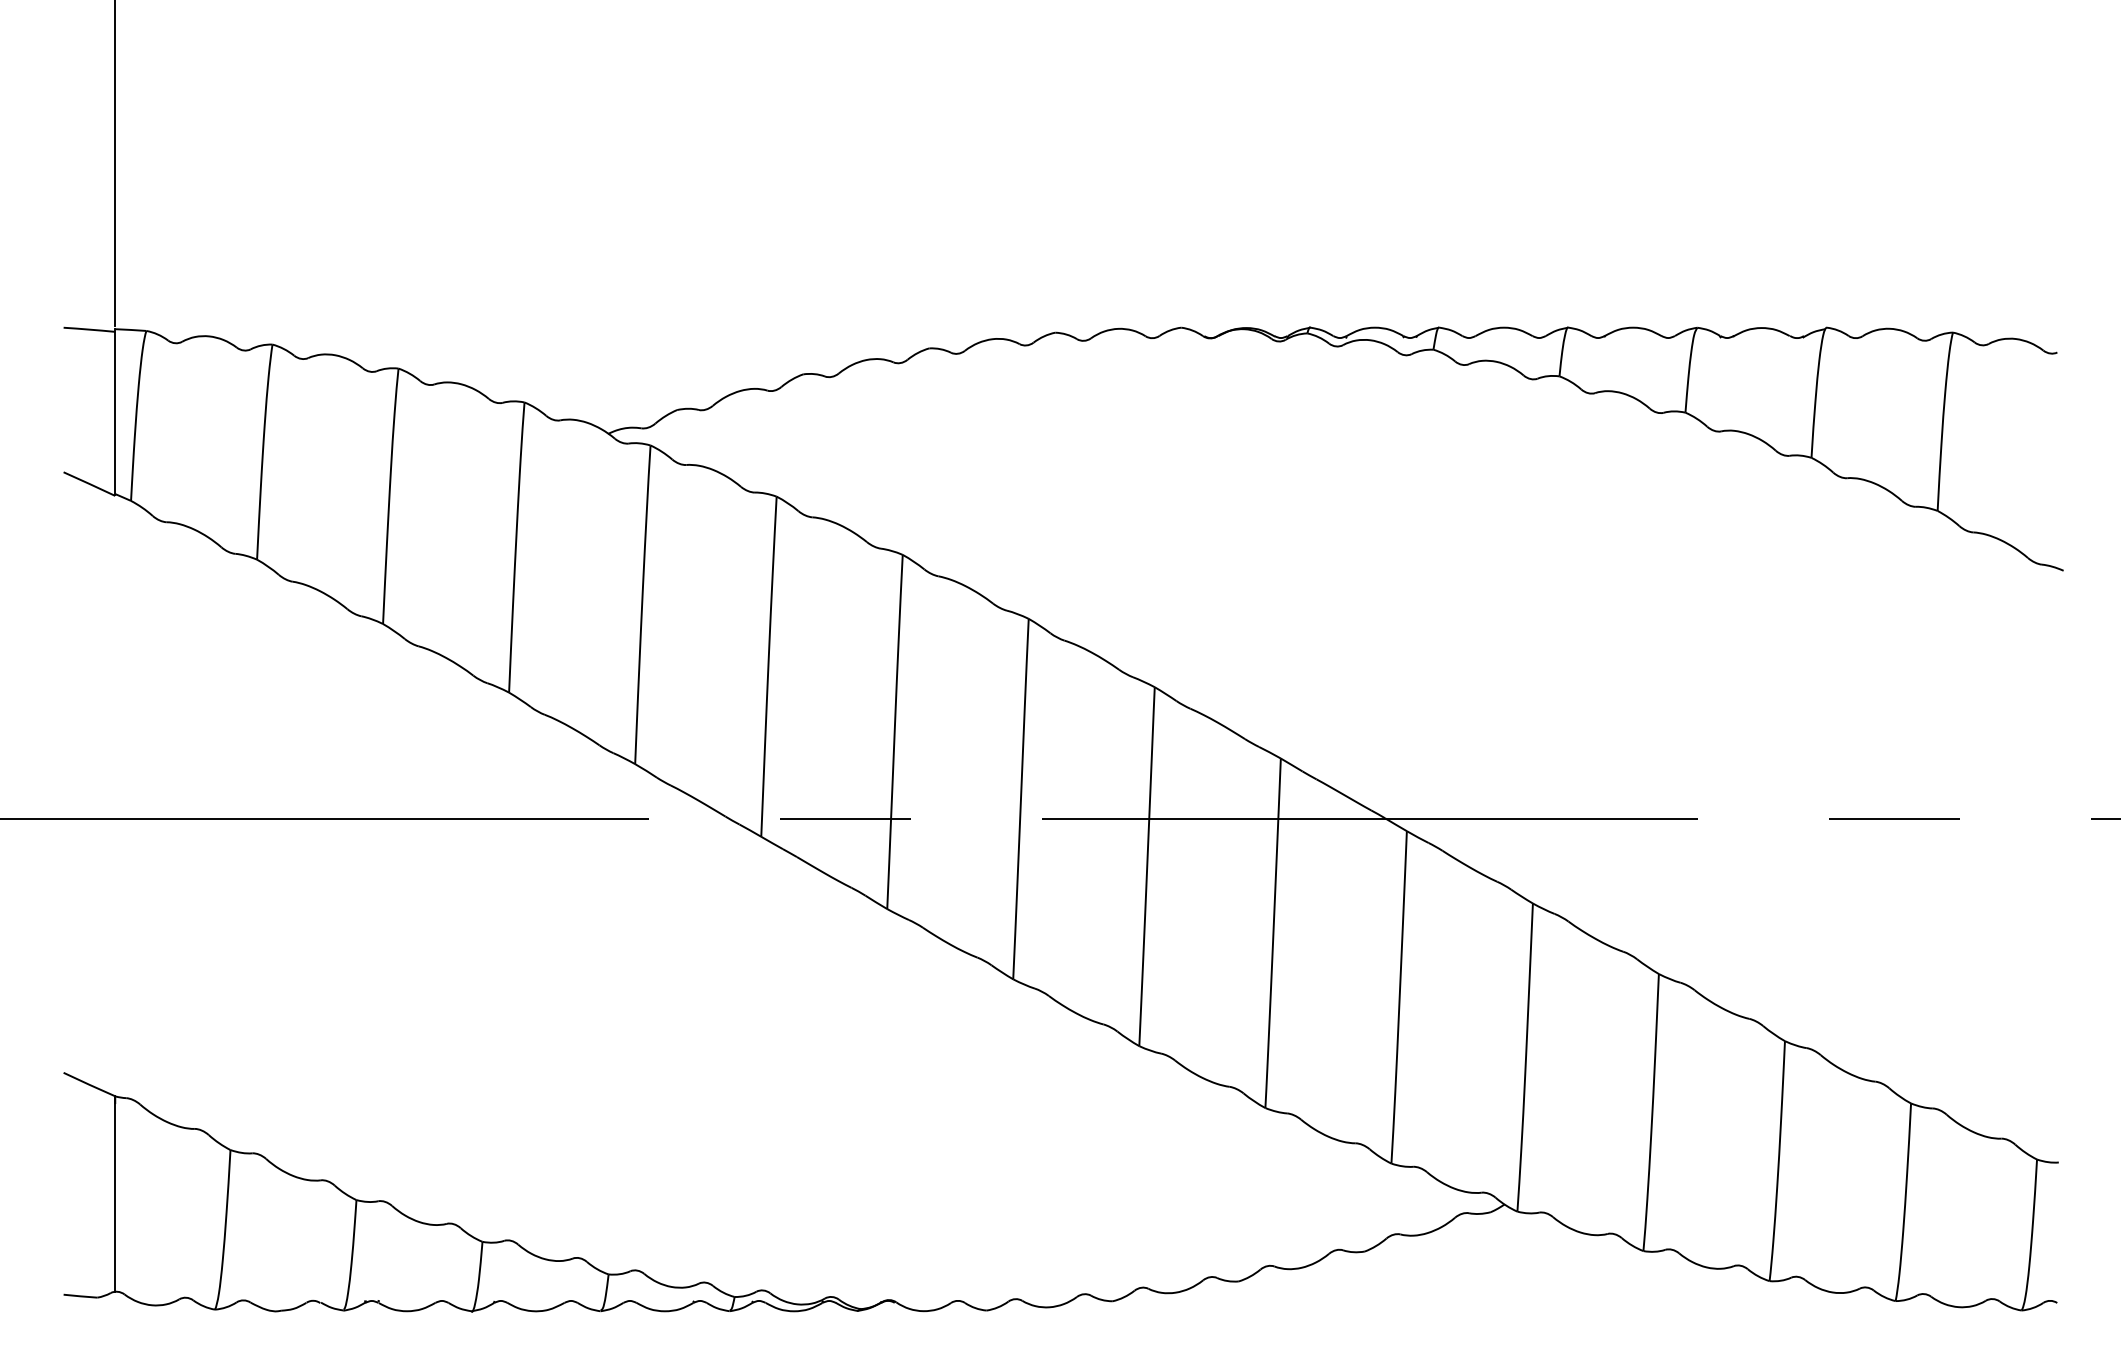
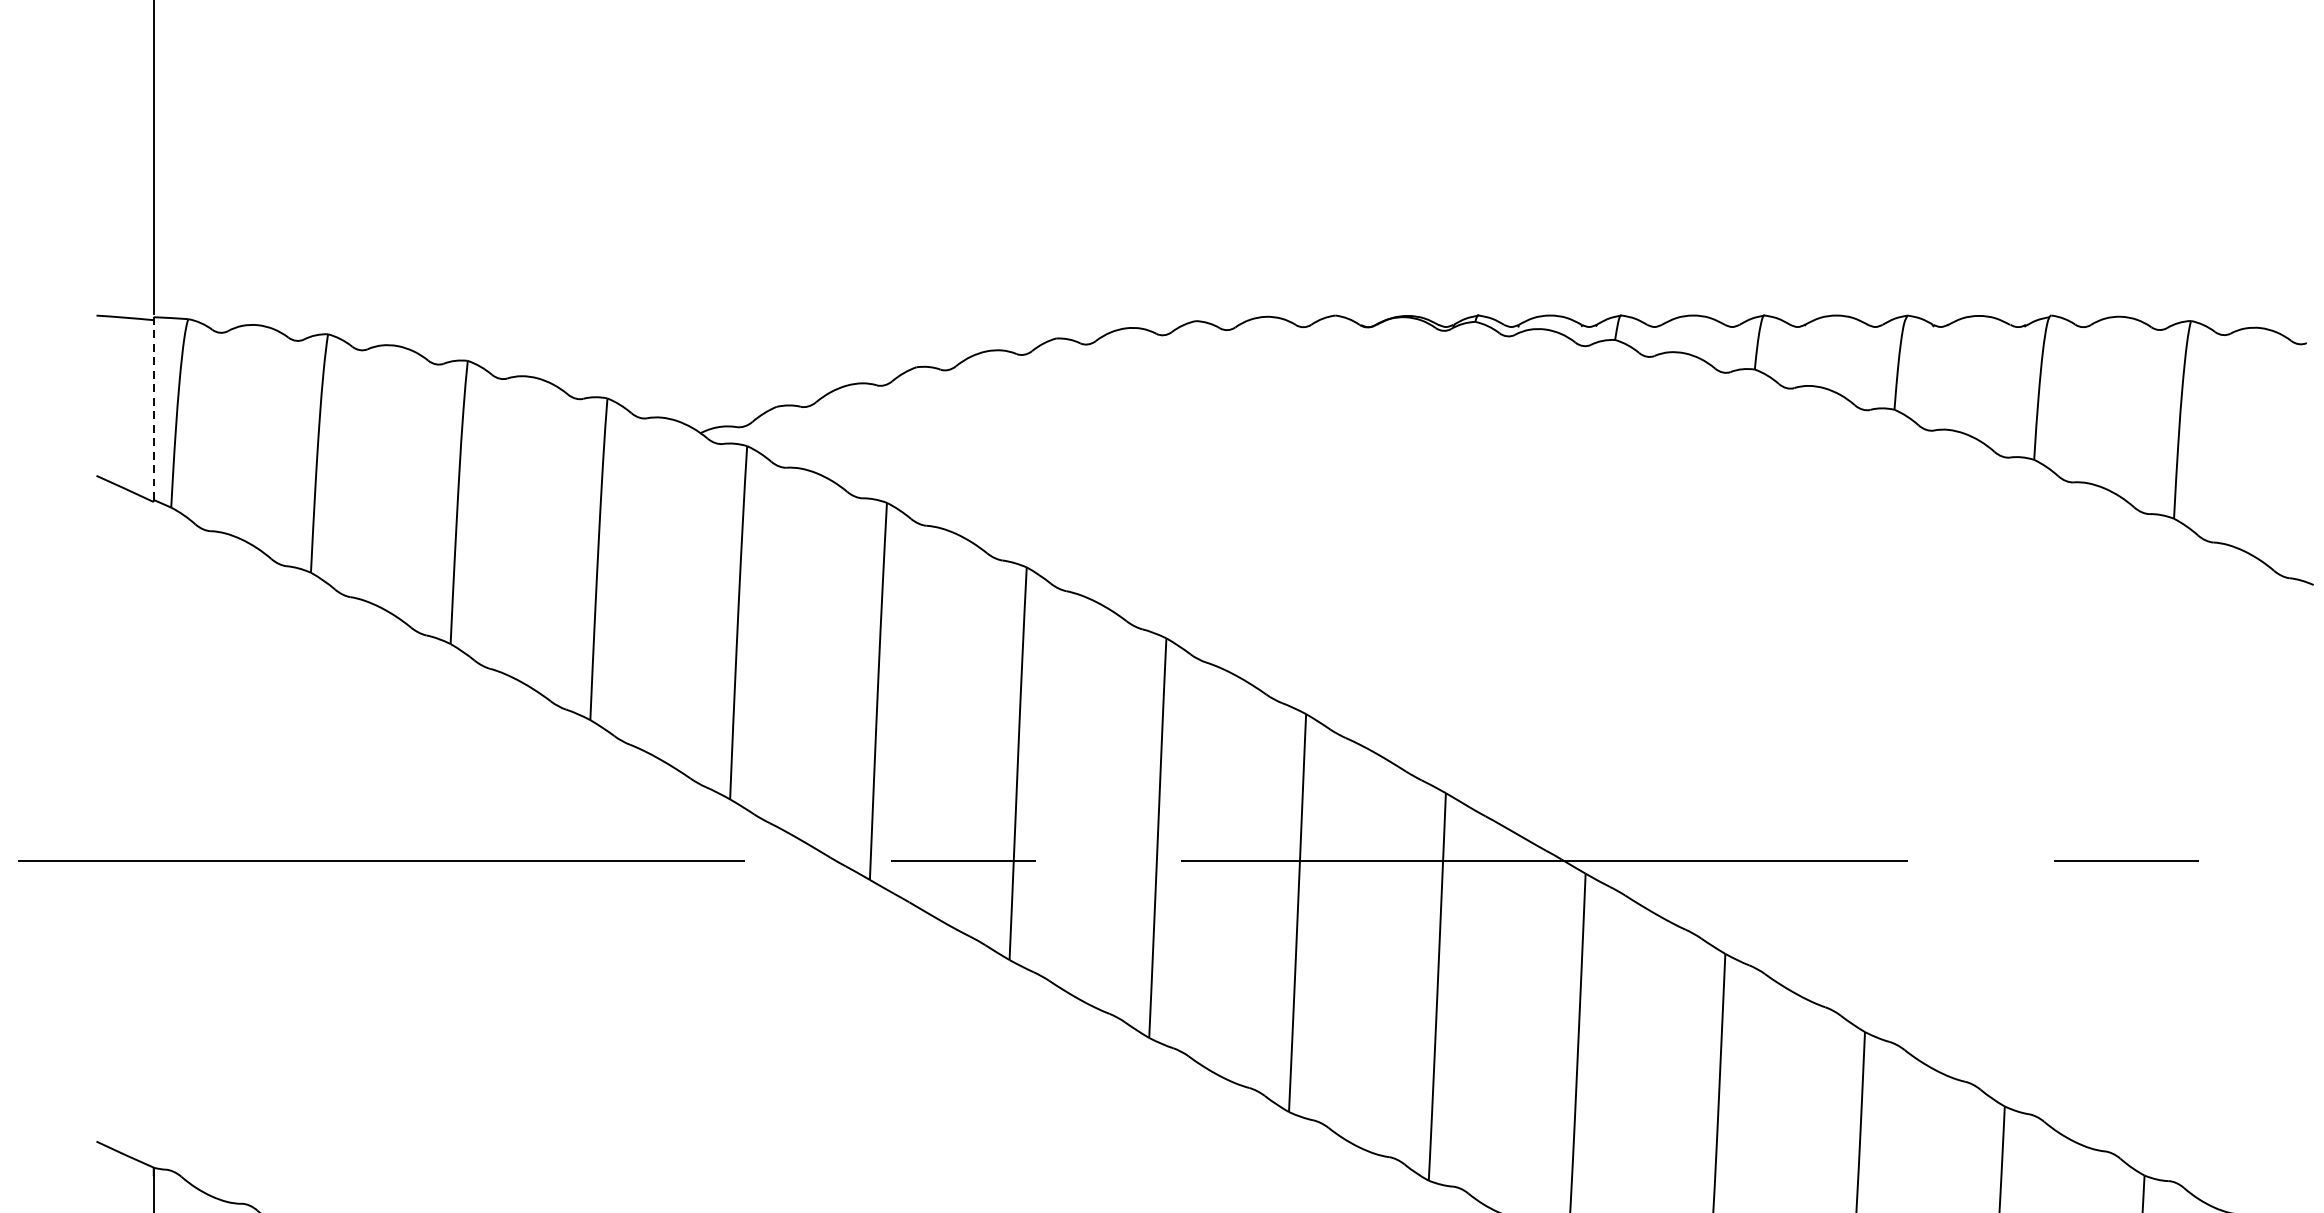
line: (115, 411) -> (154, 408), solid -> dashed

